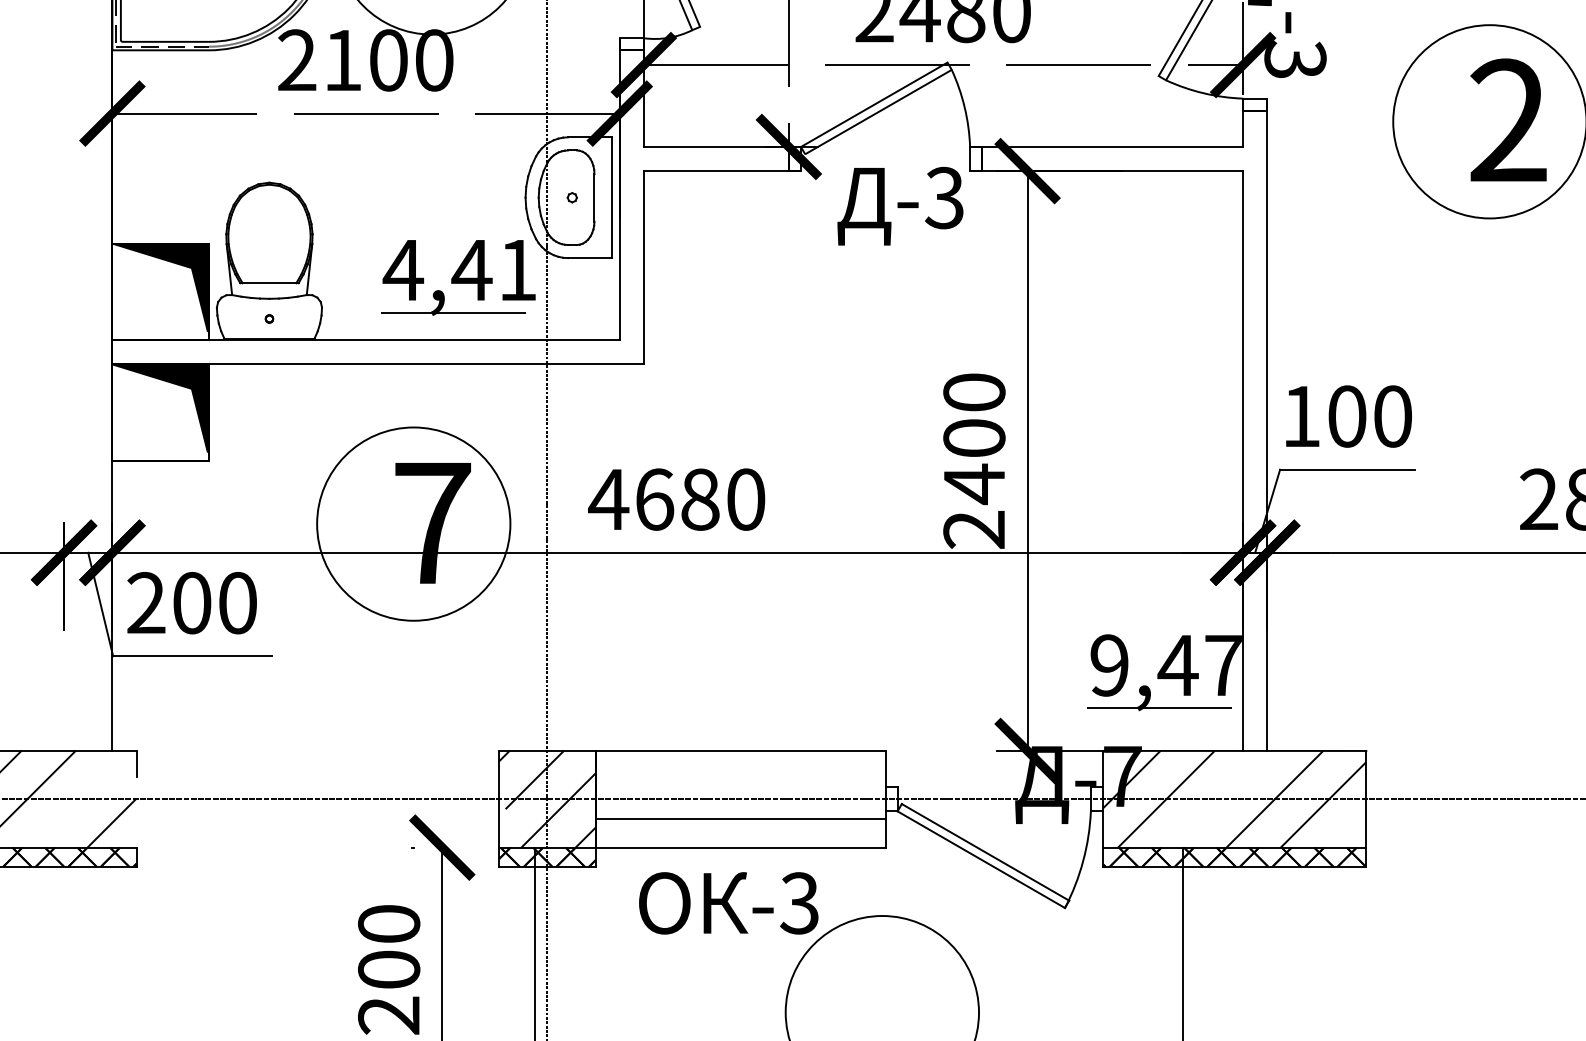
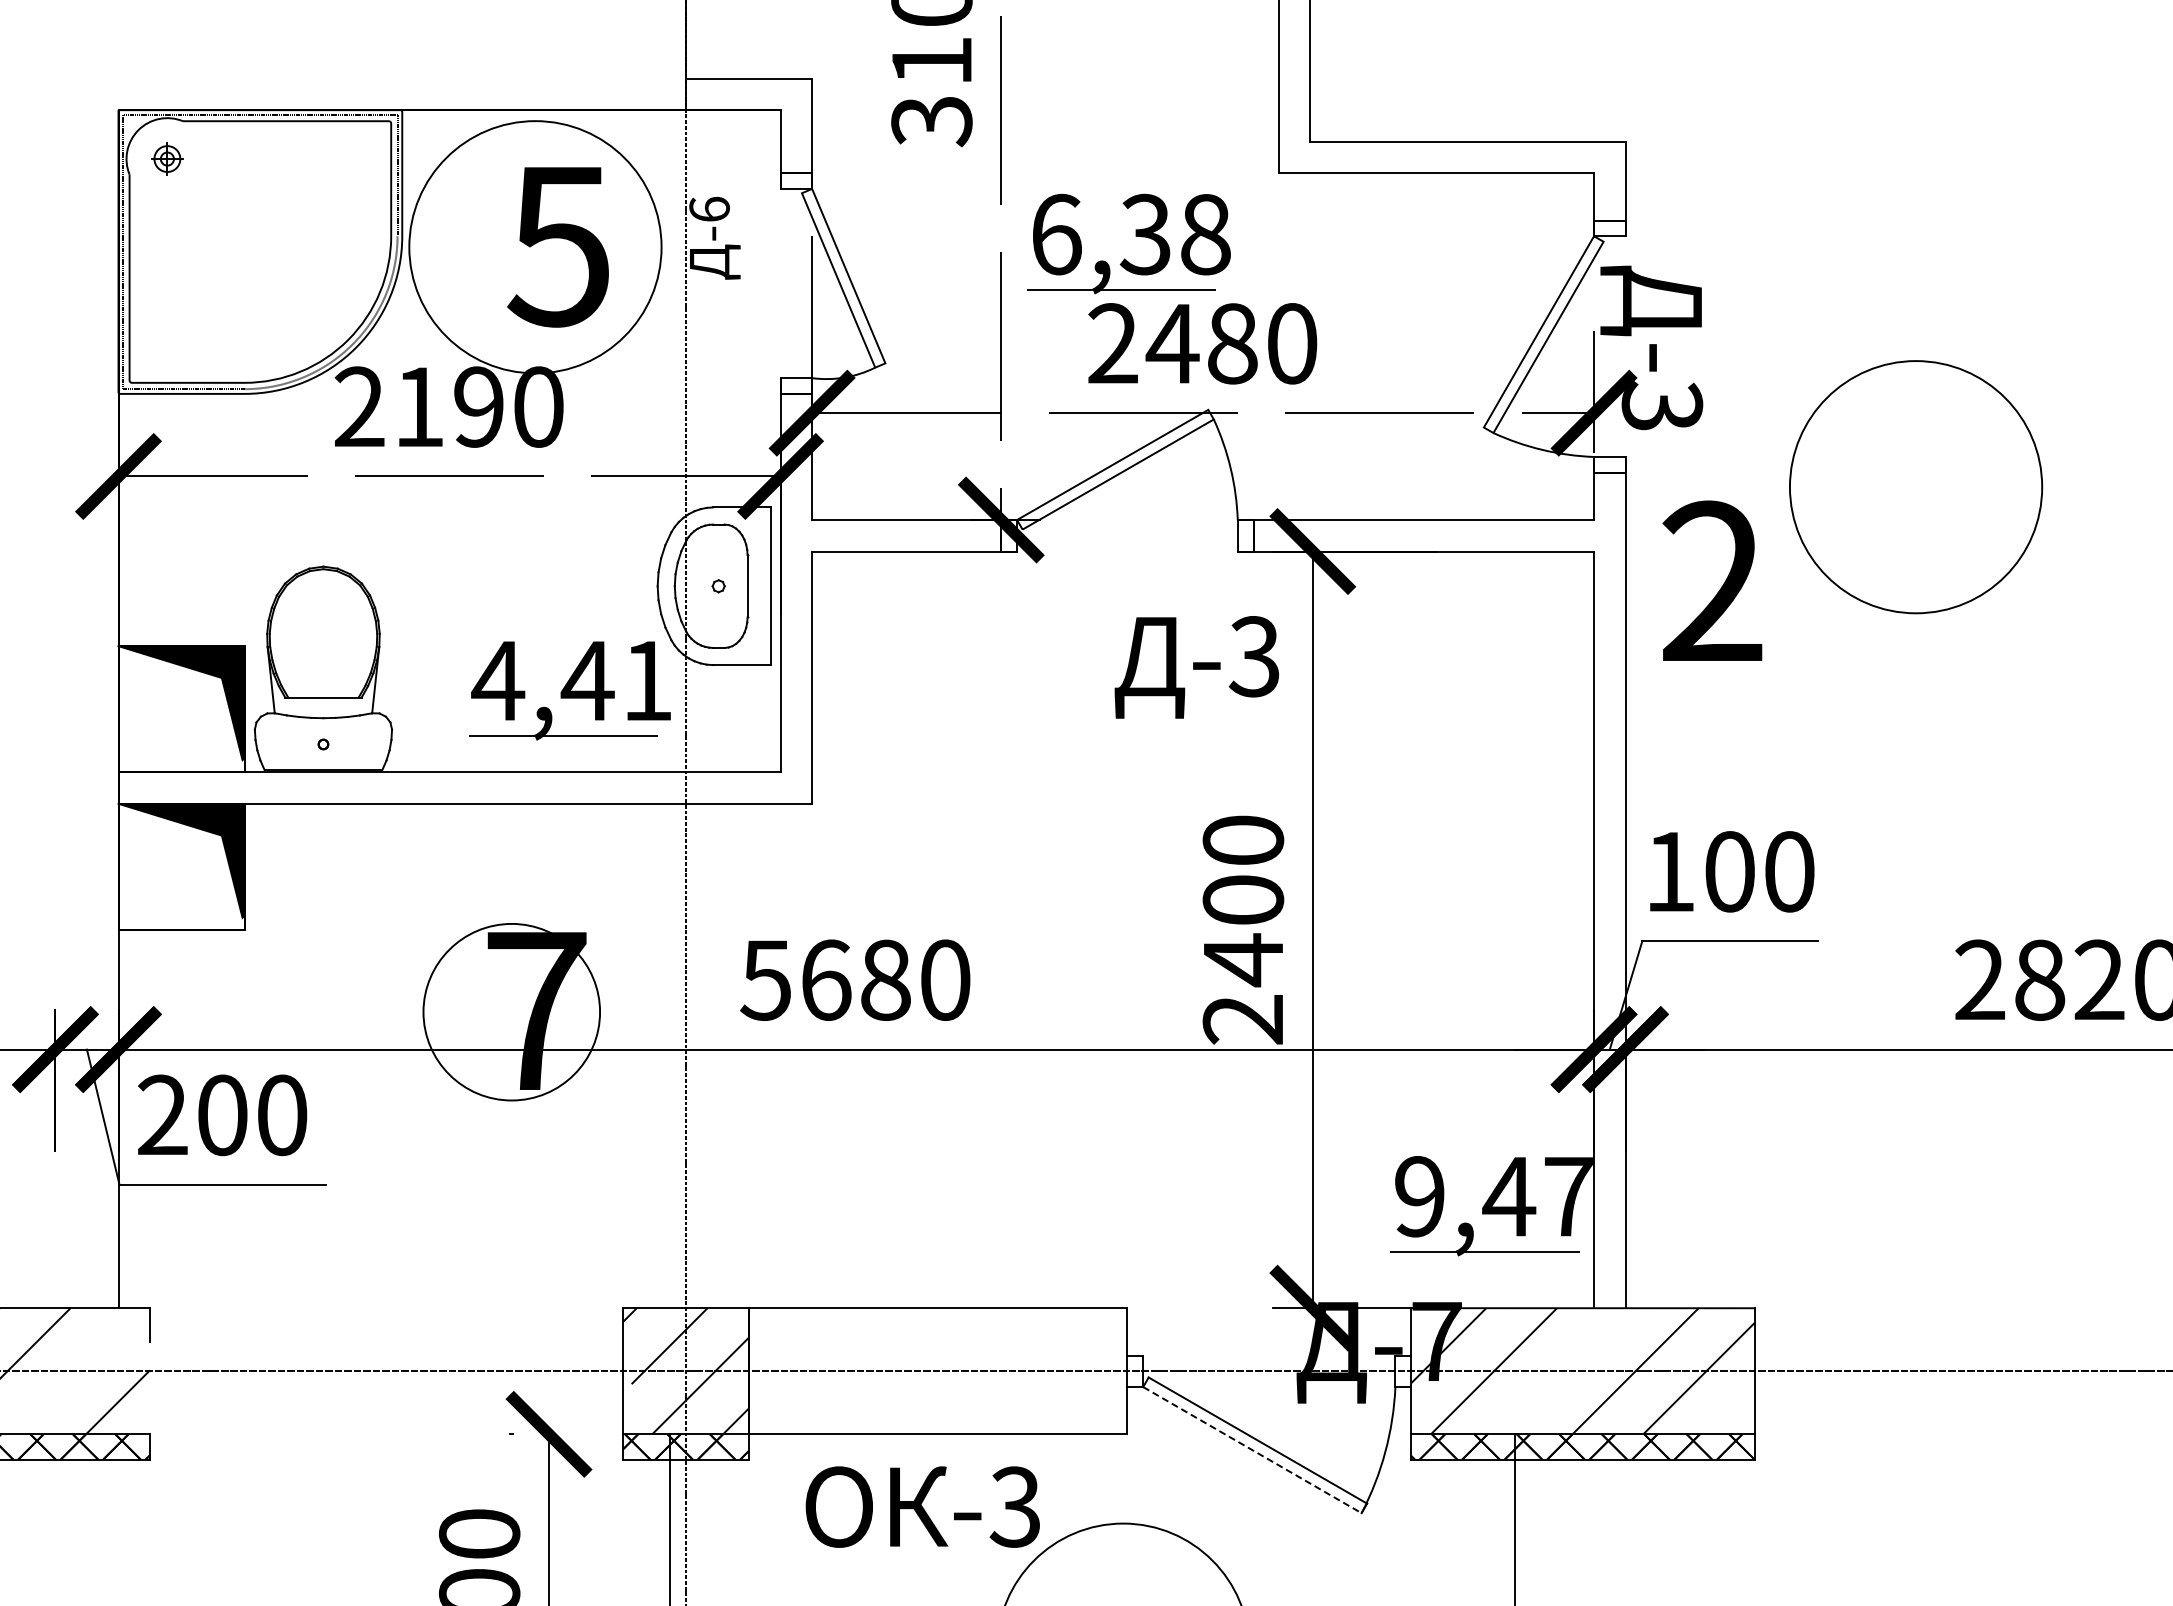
text: (388, 59) -> (478, 406), 2100 -> 2190
text: (1508, 119) -> (1712, 580), moved
text: (900, 206) -> (1196, 667), moved
text: (608, 499) -> (766, 980), 4680 -> 5680
circle: (413, 524) -> (511, 1012), size x0.7
line: (740, 818) -> (938, 1396), removed
line: (981, 859) -> (1252, 1450), solid -> dashed

